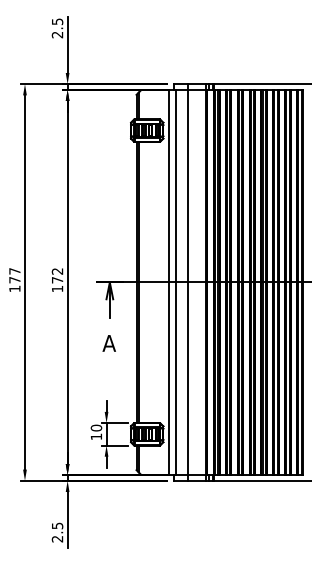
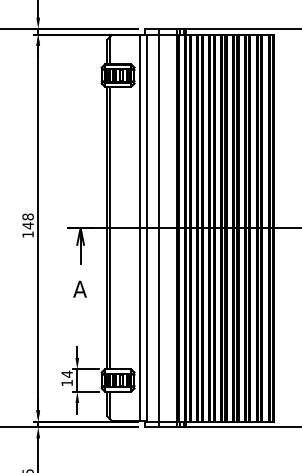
text: (57, 275) -> (28, 221), 172 -> 148
text: (96, 427) -> (67, 373), 10 -> 14

